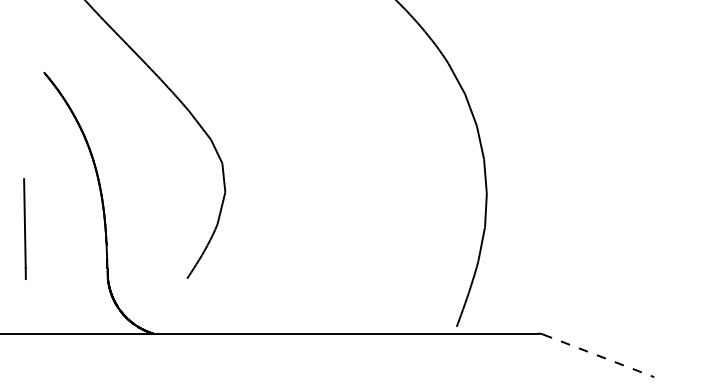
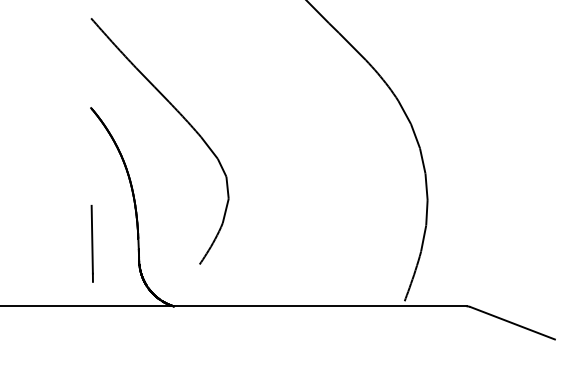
line: (23, 228) -> (91, 243), moved
line: (599, 356) -> (513, 323), dashed -> solid

